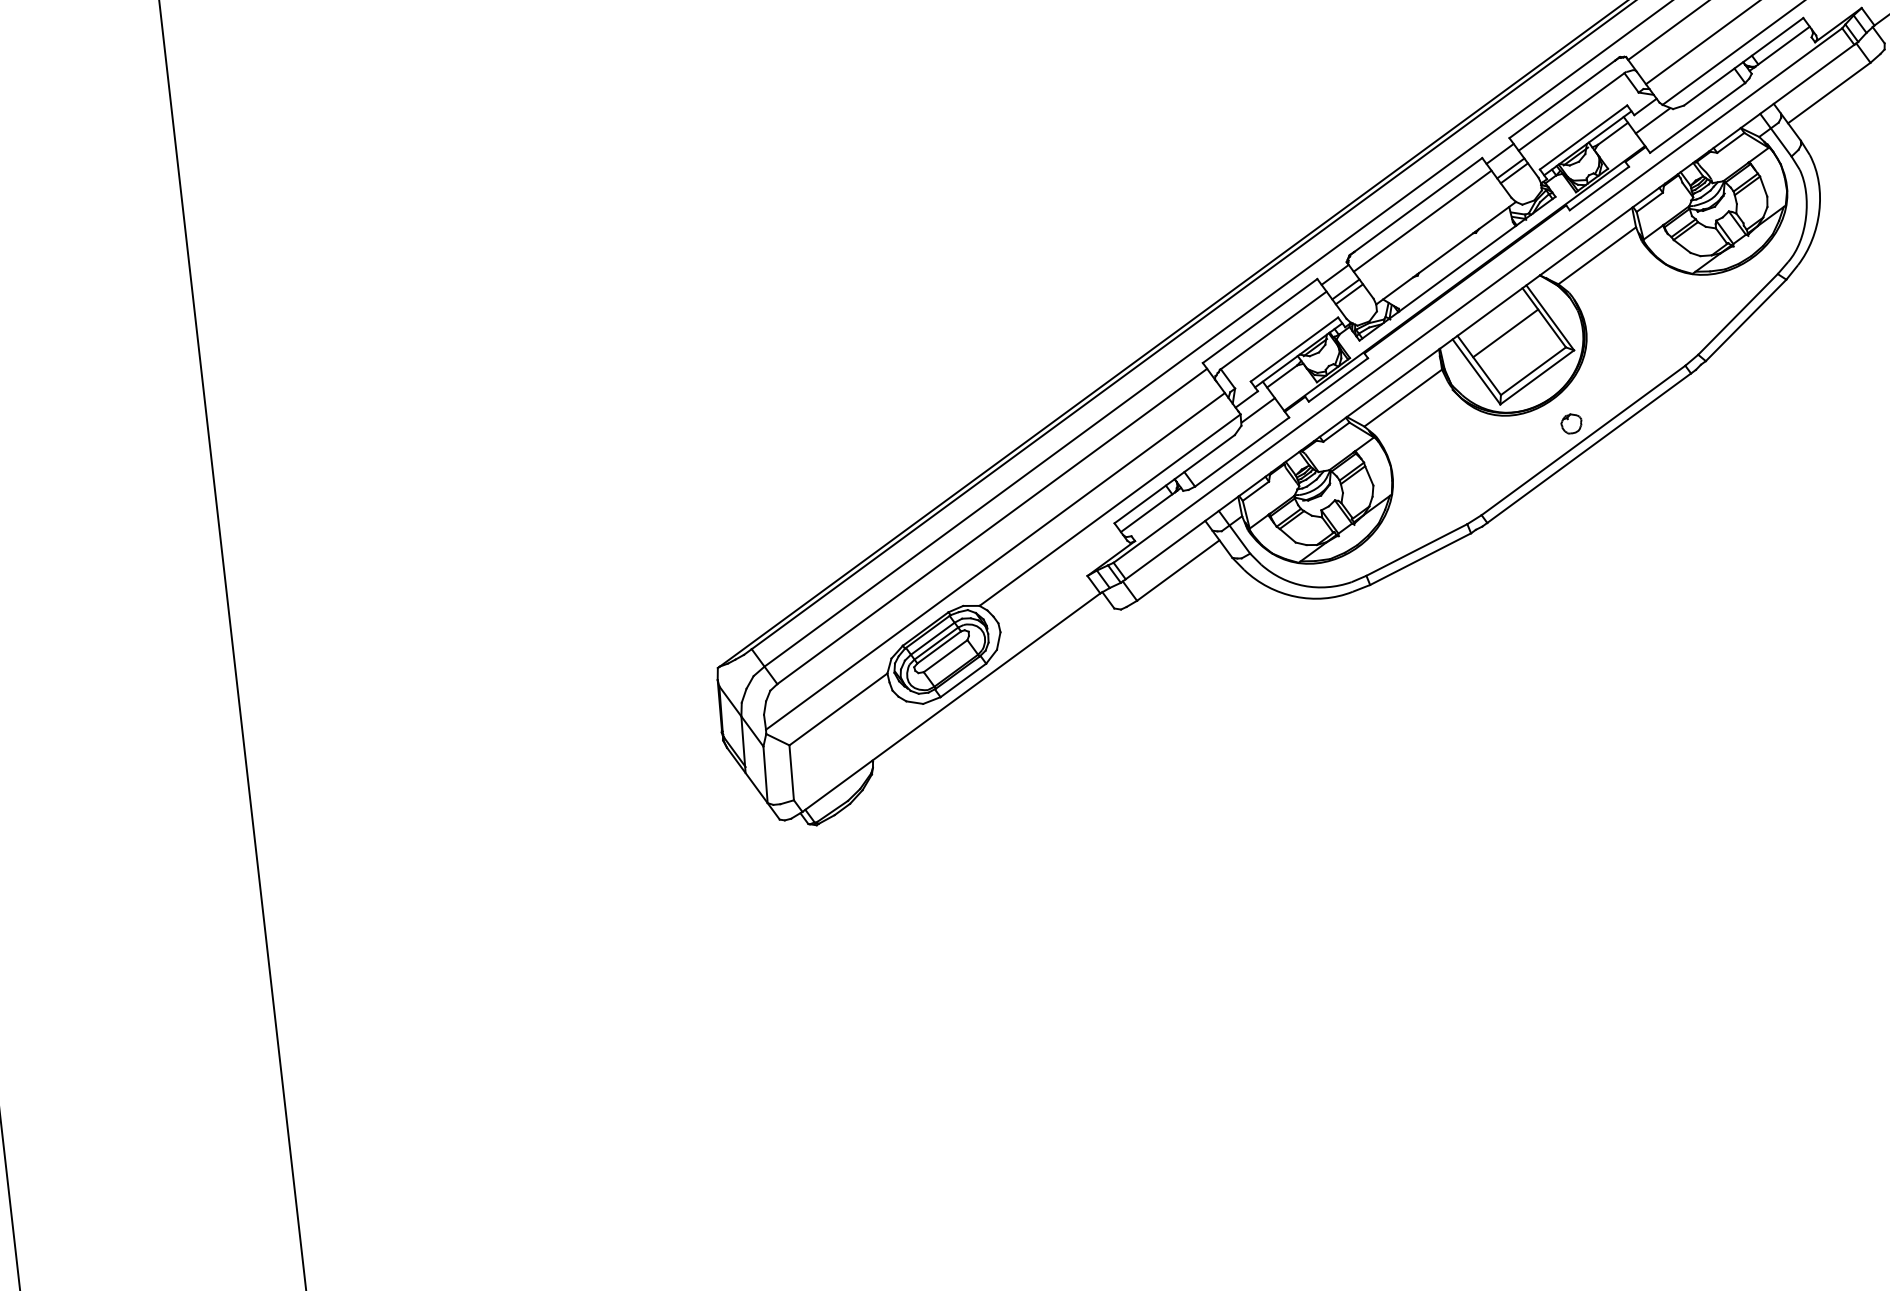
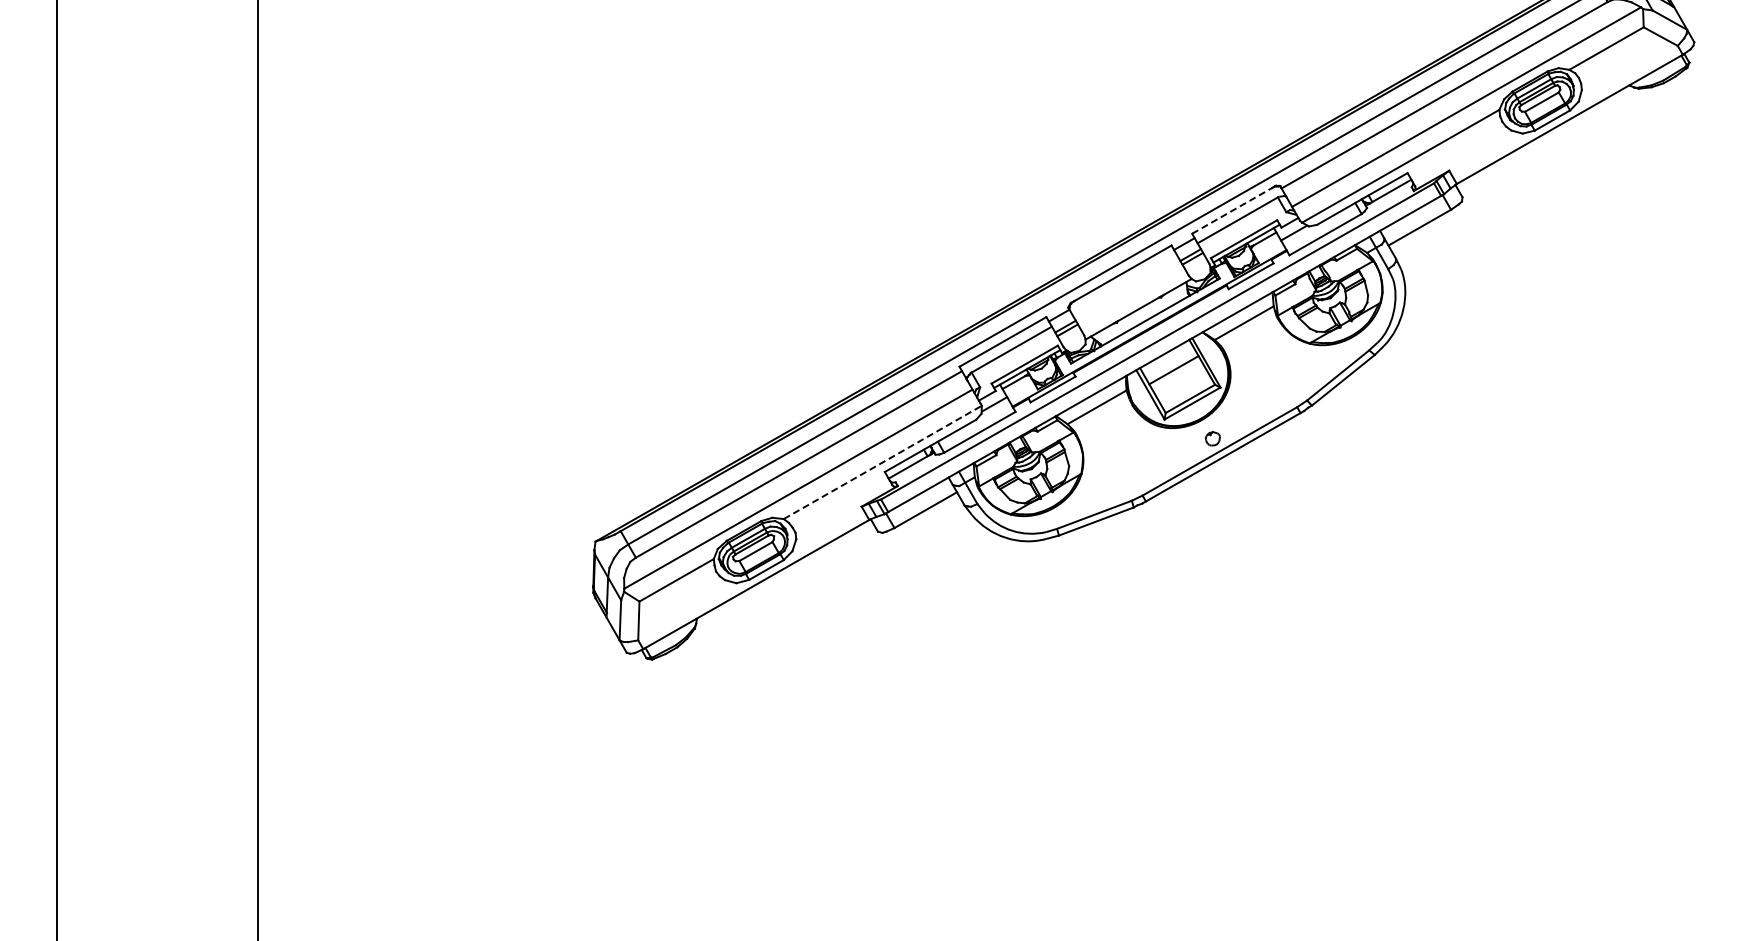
line: (1562, 98) -> (1232, 210), solid -> dashed
line: (1422, 220) -> (1124, 284), removed
line: (1111, 510) -> (883, 462), solid -> dashed

